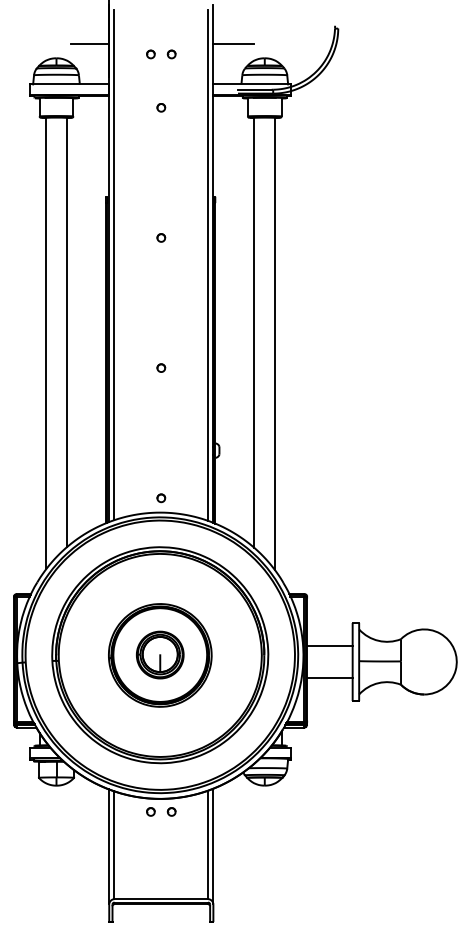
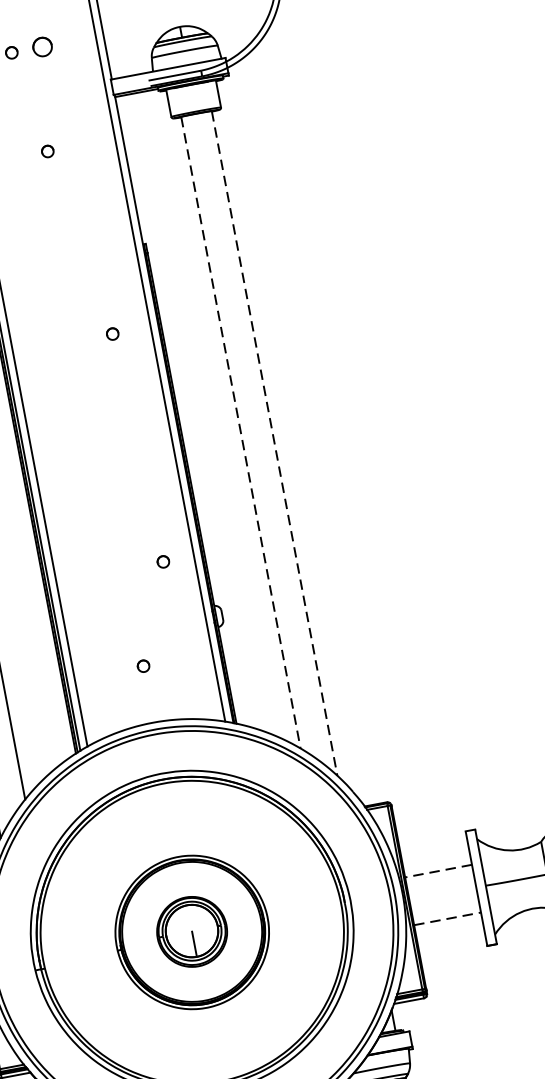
line: (233, 44) -> (130, 15), removed
part: (171, 54) -> (42, 47), size x1.6
part: (161, 107) -> (48, 150), moved
part: (161, 237) -> (112, 333), moved
line: (254, 333) -> (241, 433), solid -> dashed
line: (275, 344) -> (275, 444), solid -> dashed
part: (161, 367) -> (163, 560), moved
part: (161, 498) -> (143, 666), moved
line: (329, 645) -> (437, 870), solid -> dashed
line: (329, 678) -> (447, 919), solid -> dashed

